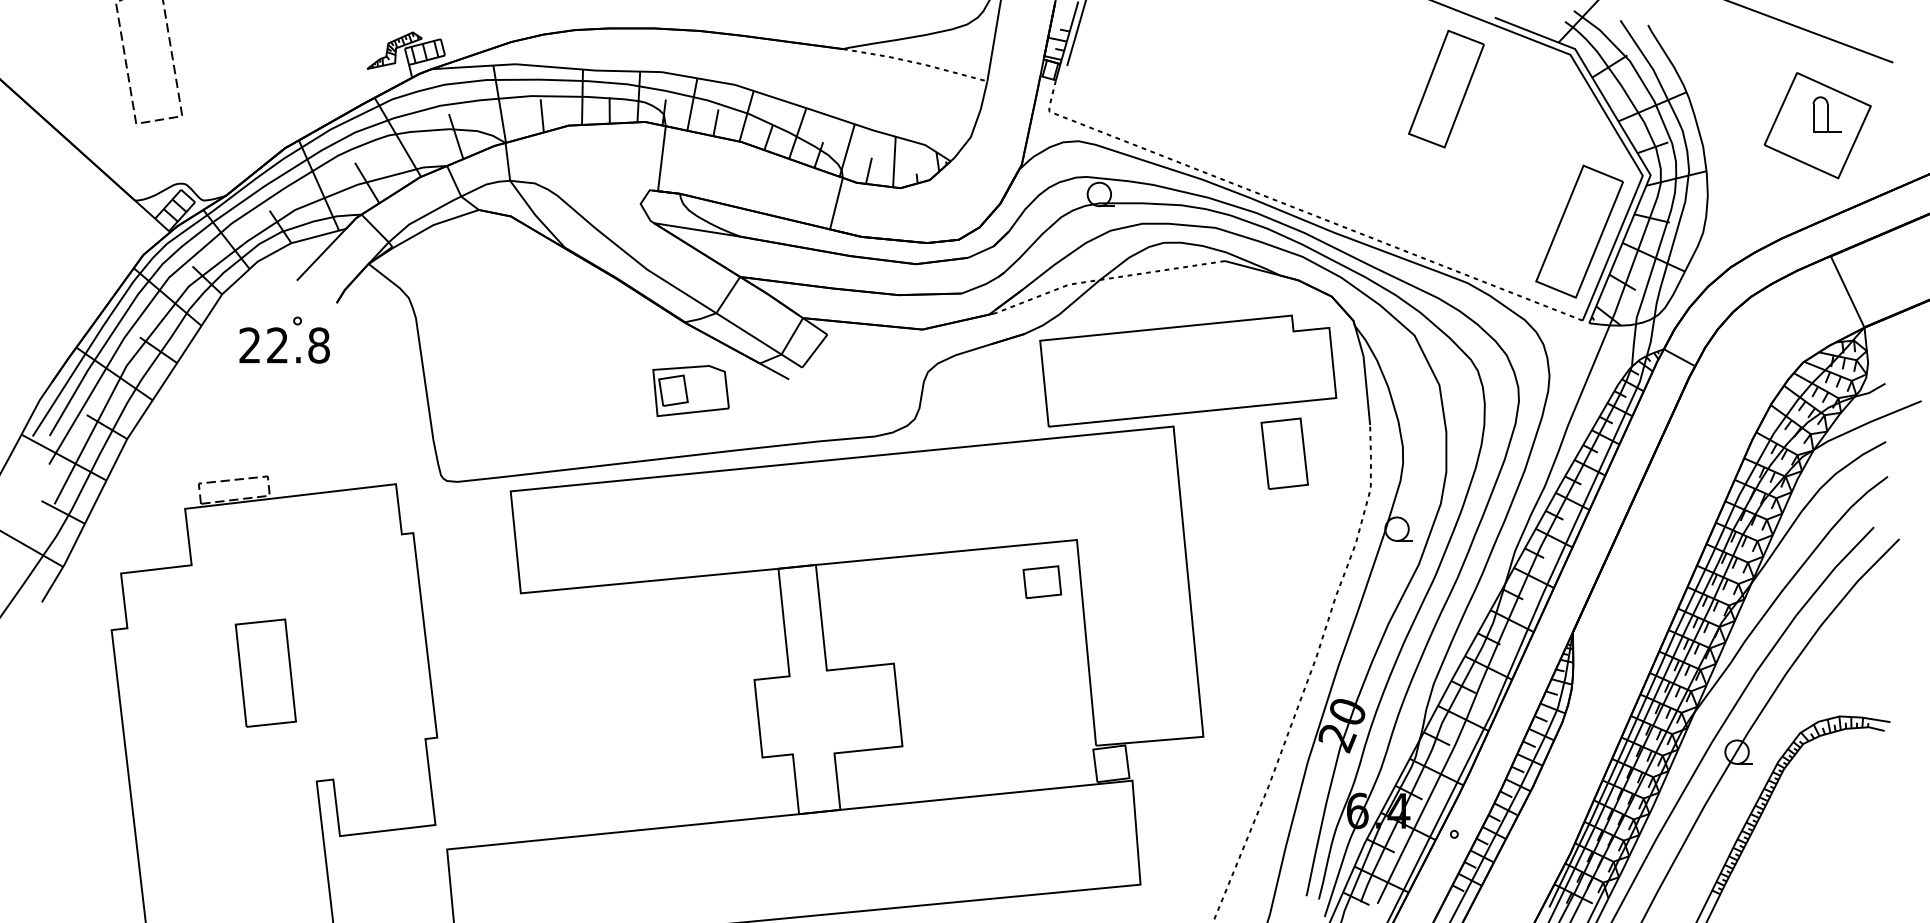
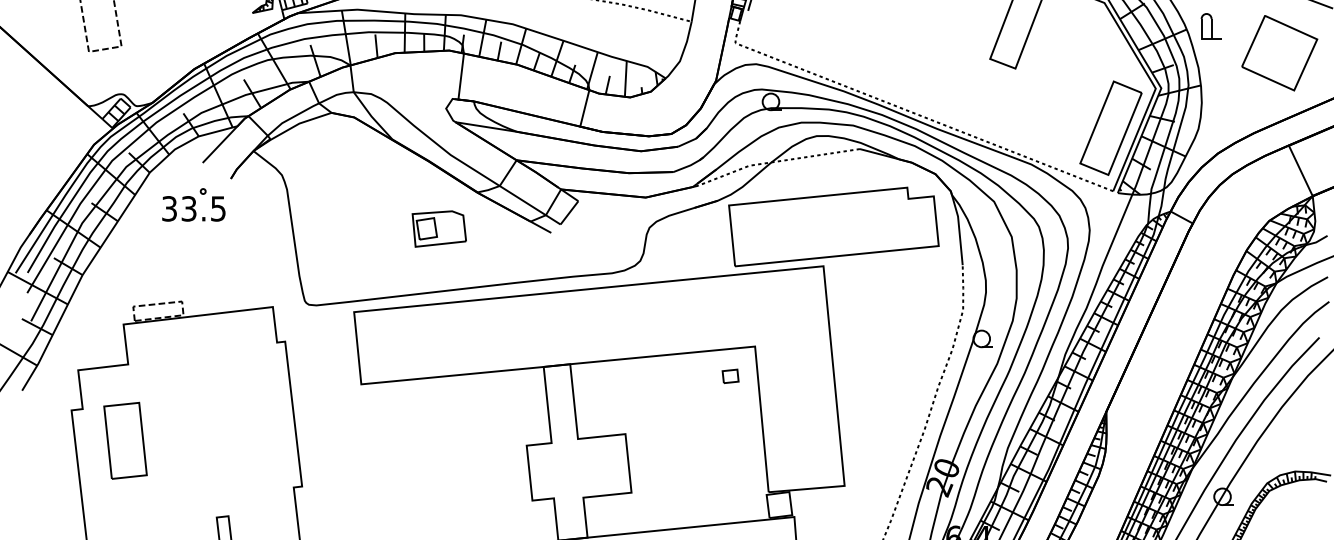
part: (1826, 114) -> (1210, 26), moved
text: (284, 345) -> (193, 208), 22.8 -> 33.5
part: (690, 391) -> (438, 229), moved
part: (1284, 453) -> (902, 285), removed
part: (1042, 581) -> (730, 375), size x0.6
part: (265, 672) -> (125, 440), moved

